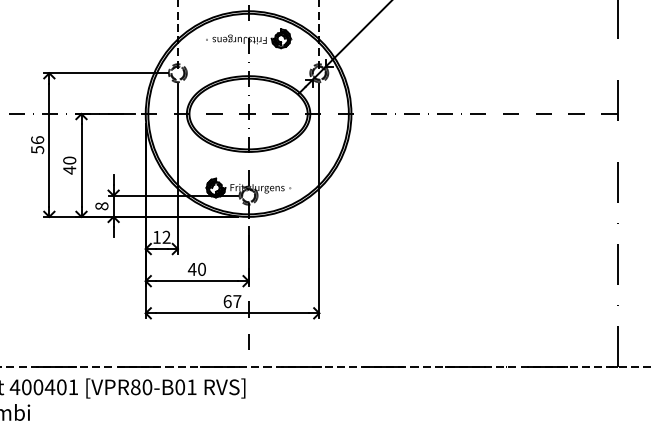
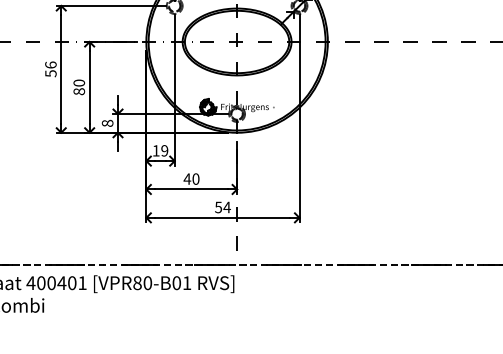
text: (69, 170) -> (79, 91), 40 -> 80
text: (166, 237) -> (164, 150), 12 -> 19
text: (232, 301) -> (222, 207), 67 -> 54

